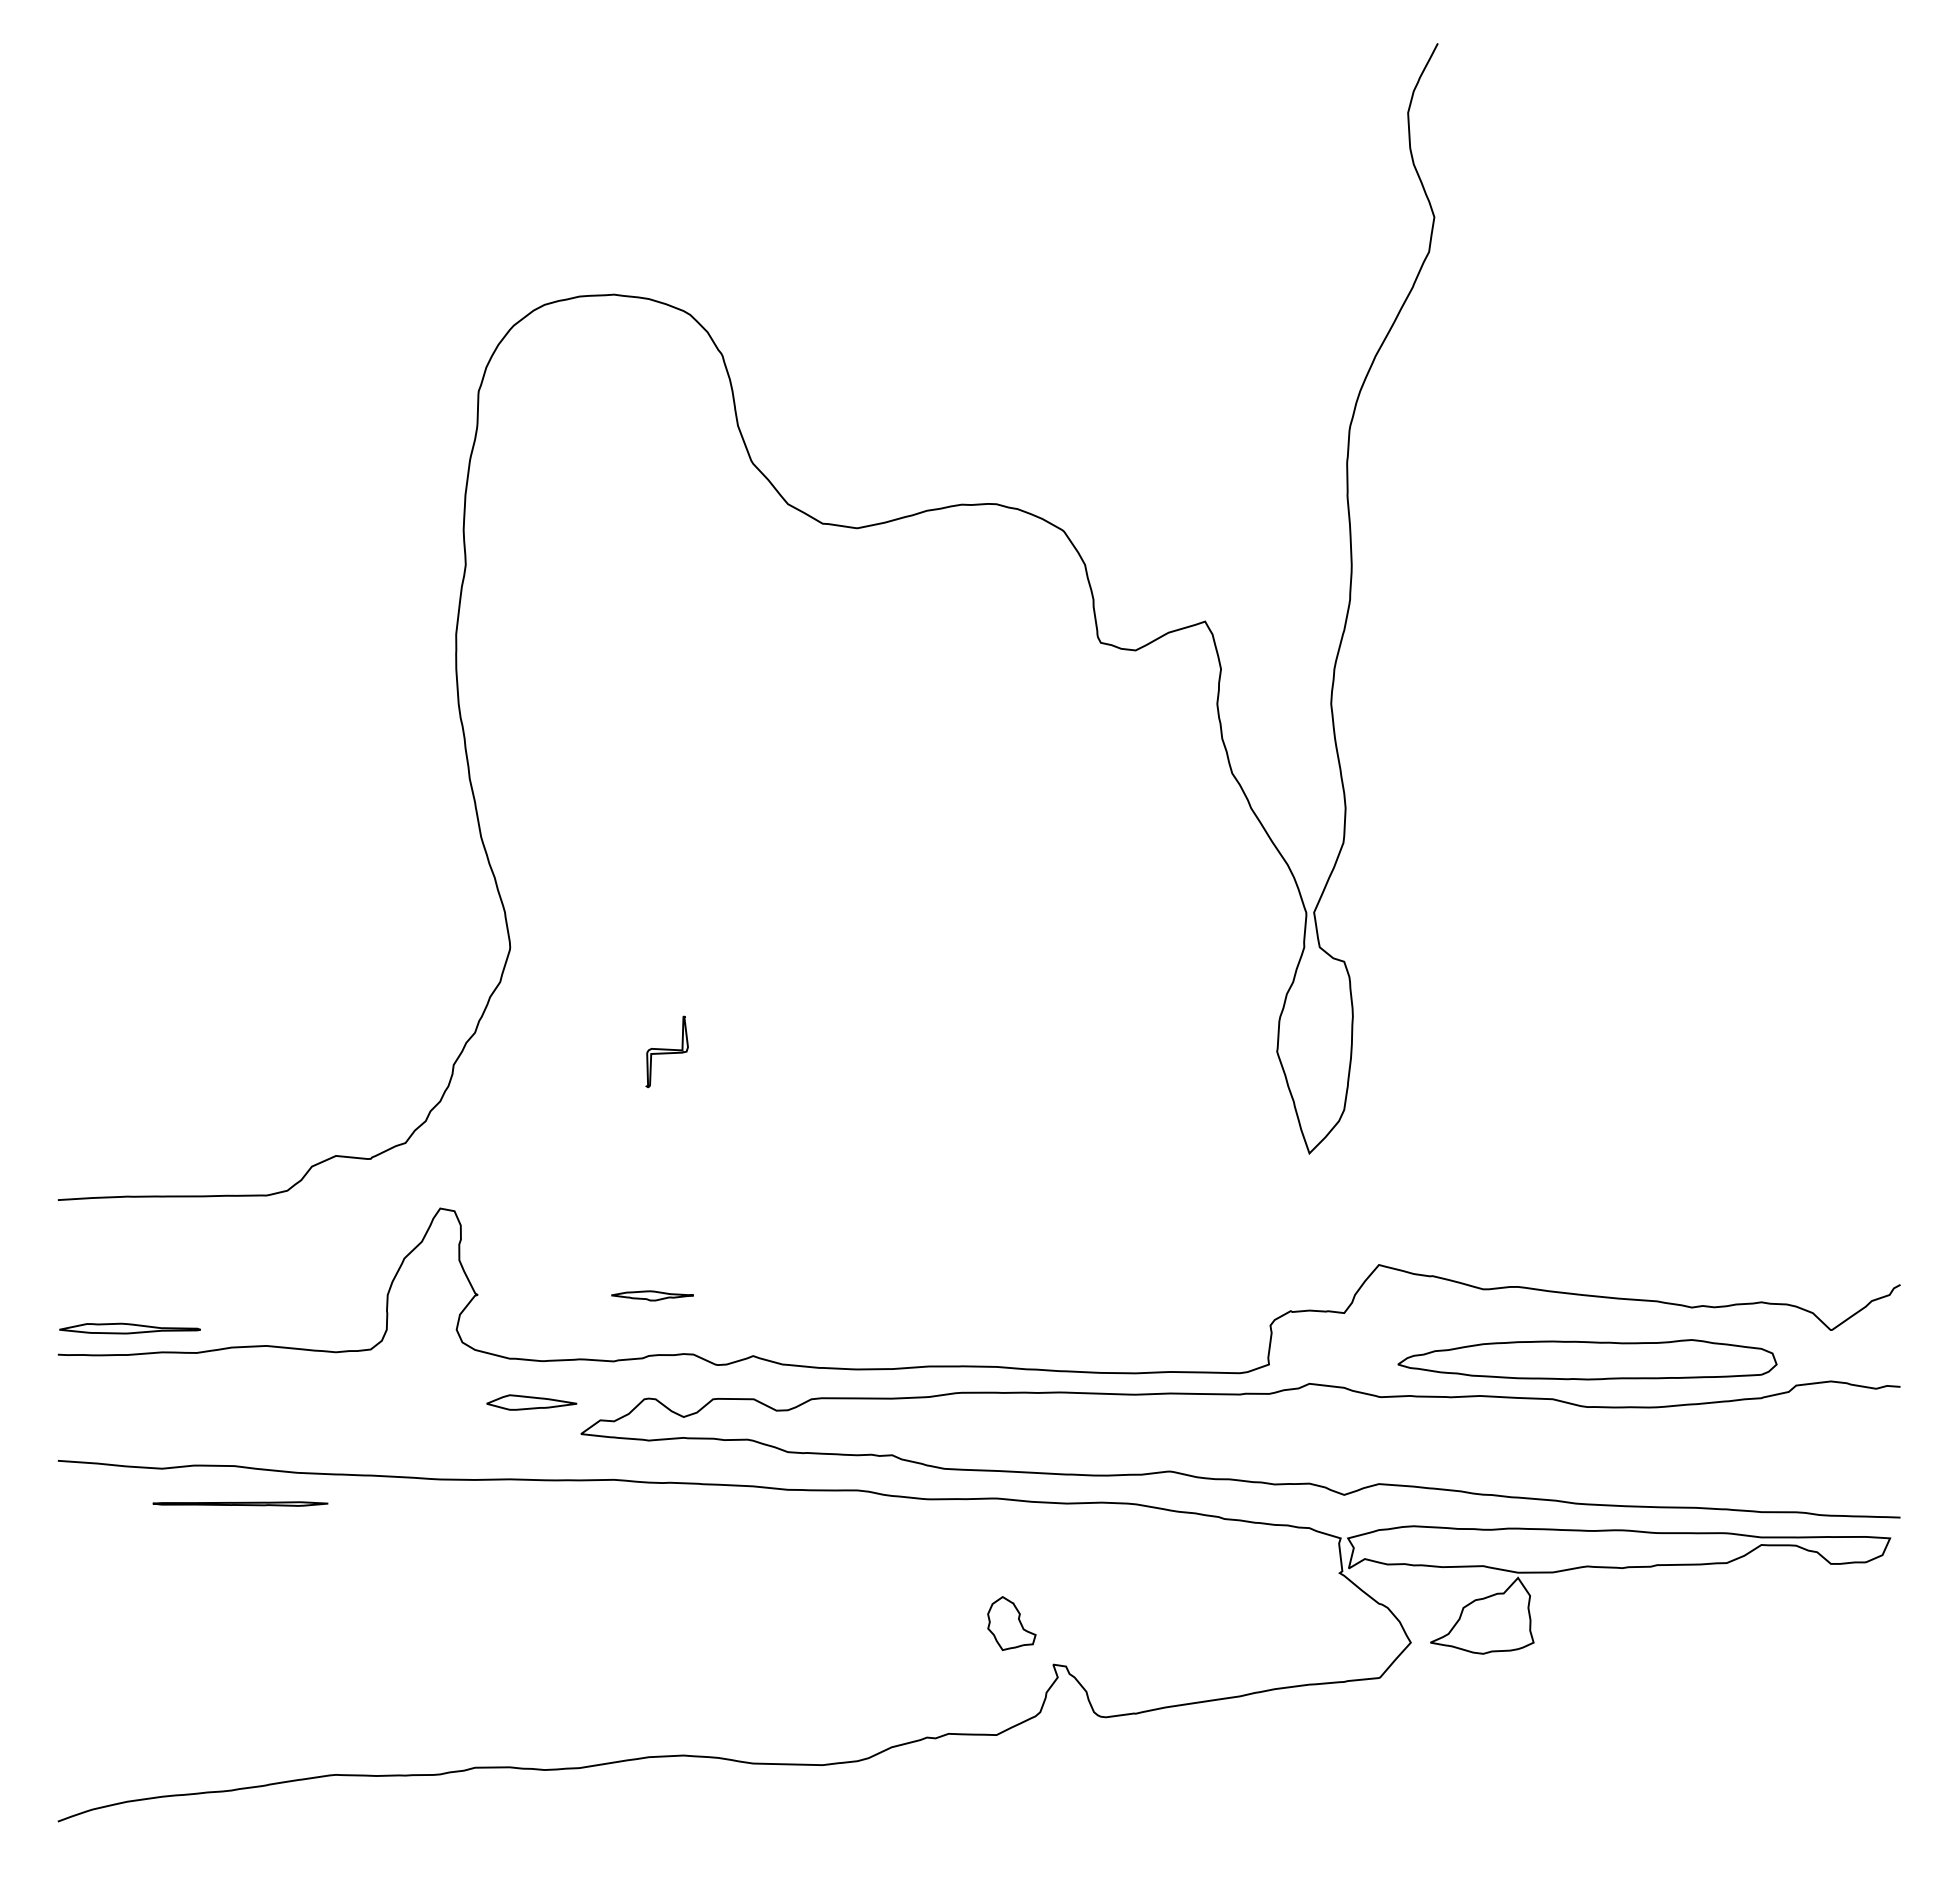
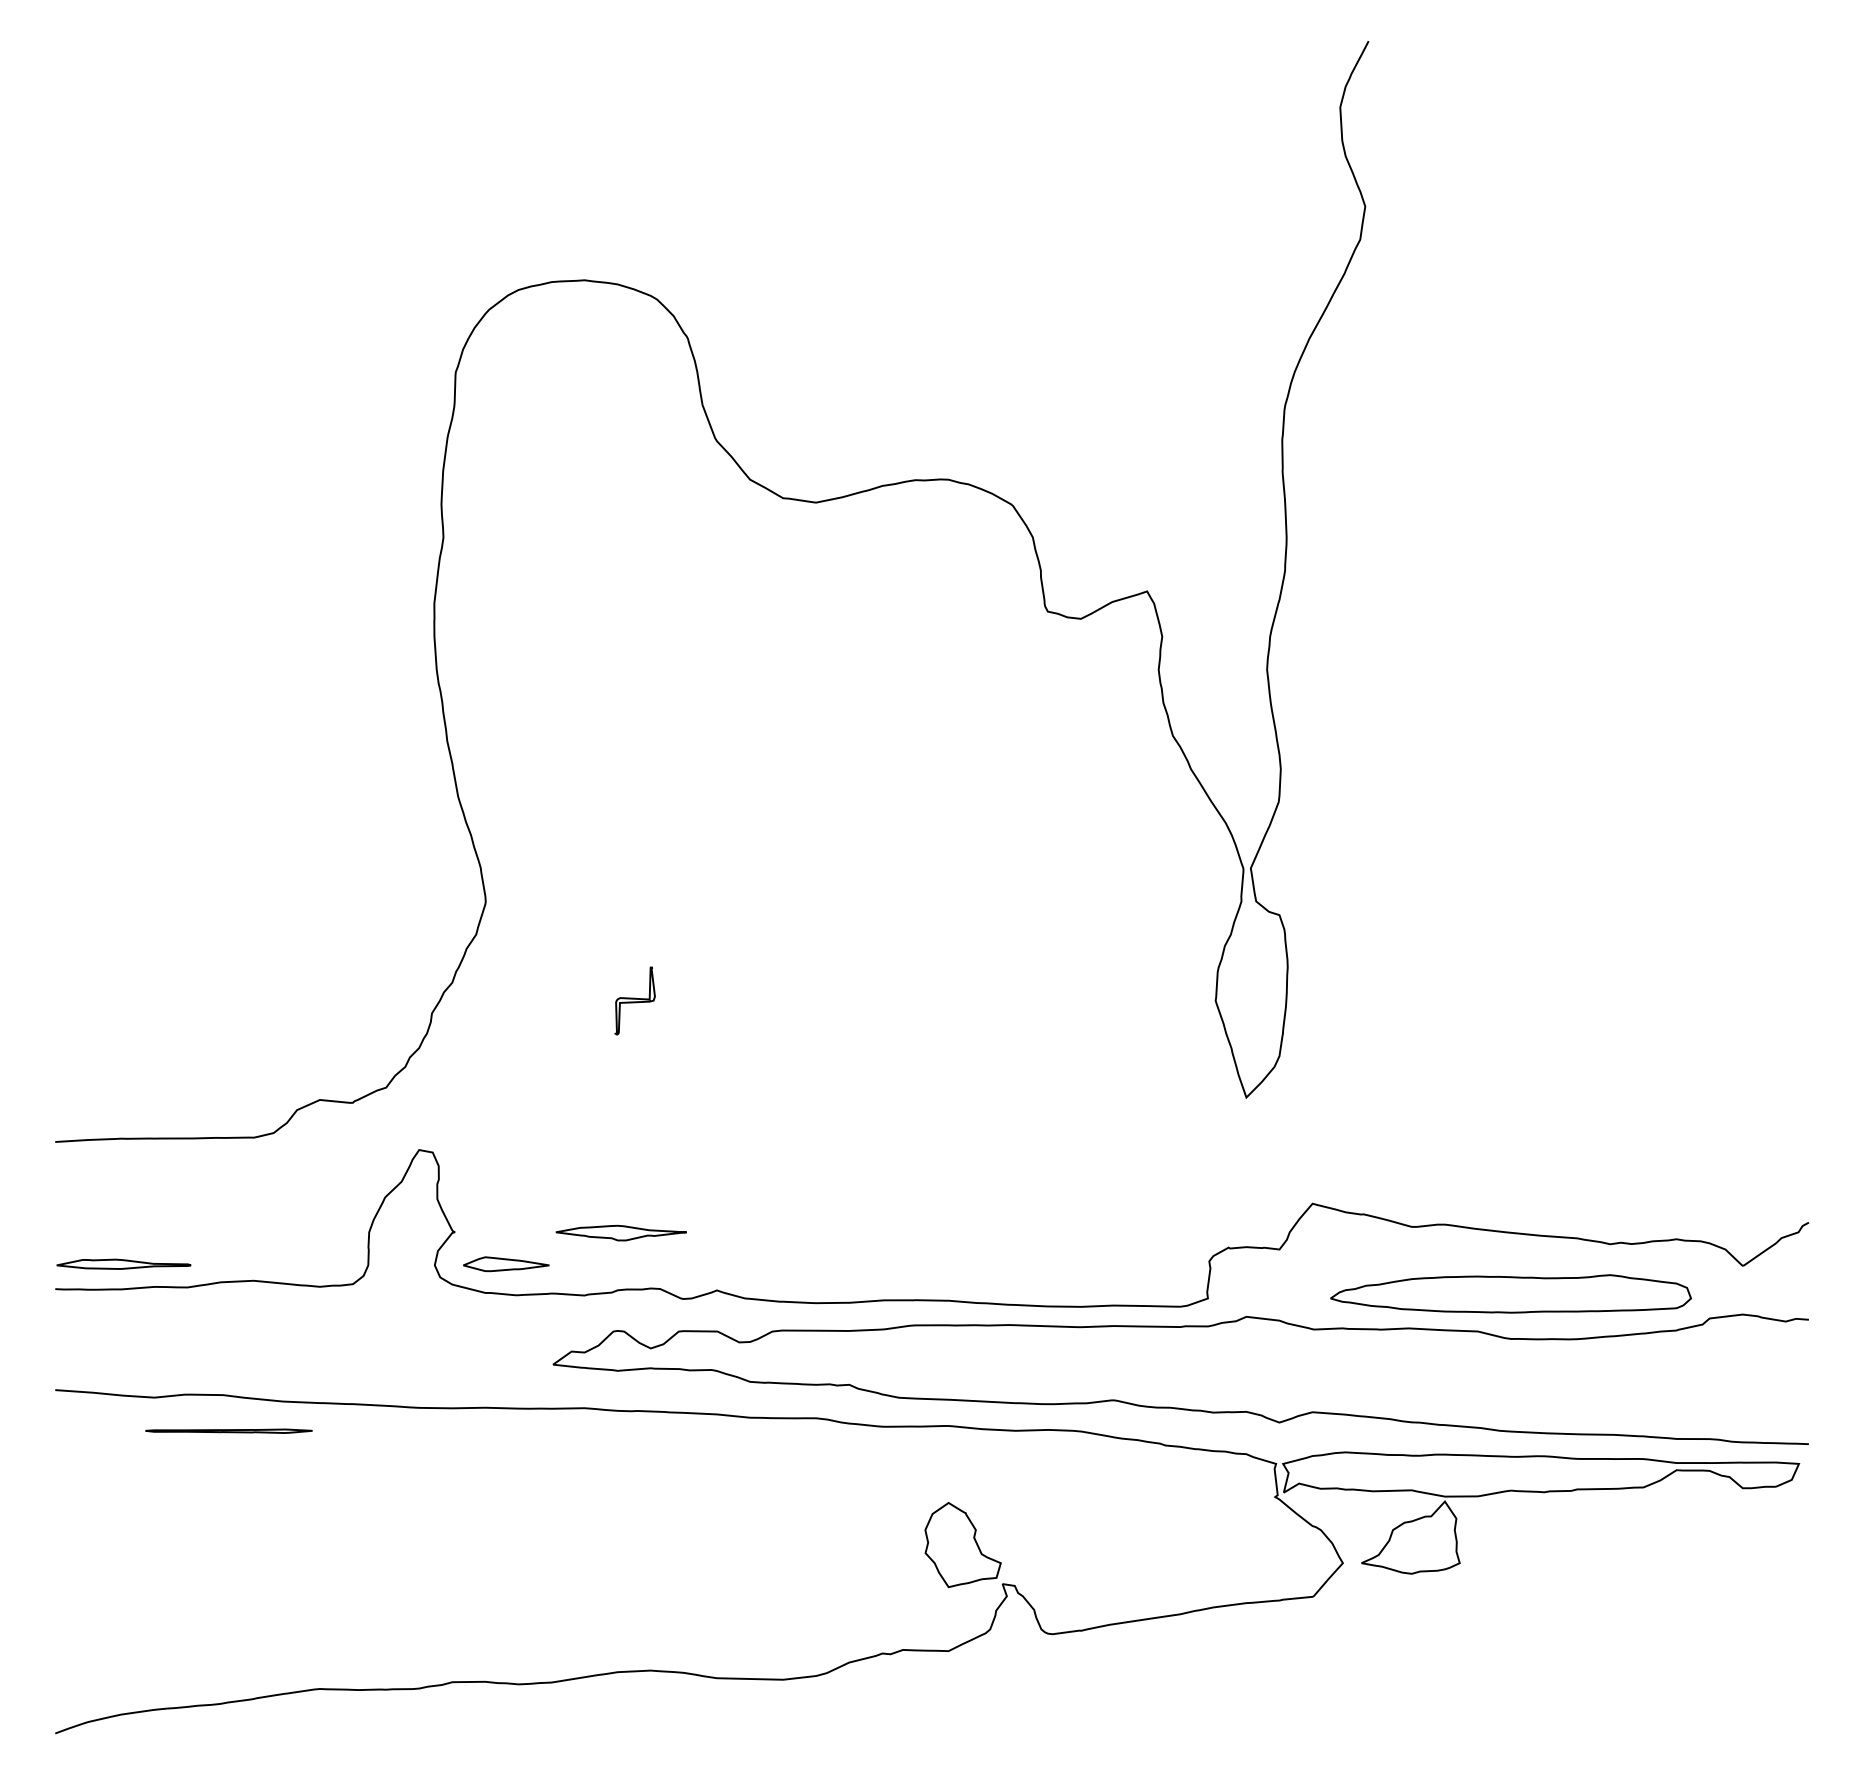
part: (652, 1295) -> (621, 1232), size x1.67
part: (531, 1402) -> (506, 1264), moved
part: (1011, 1623) -> (962, 1544), size x1.67

